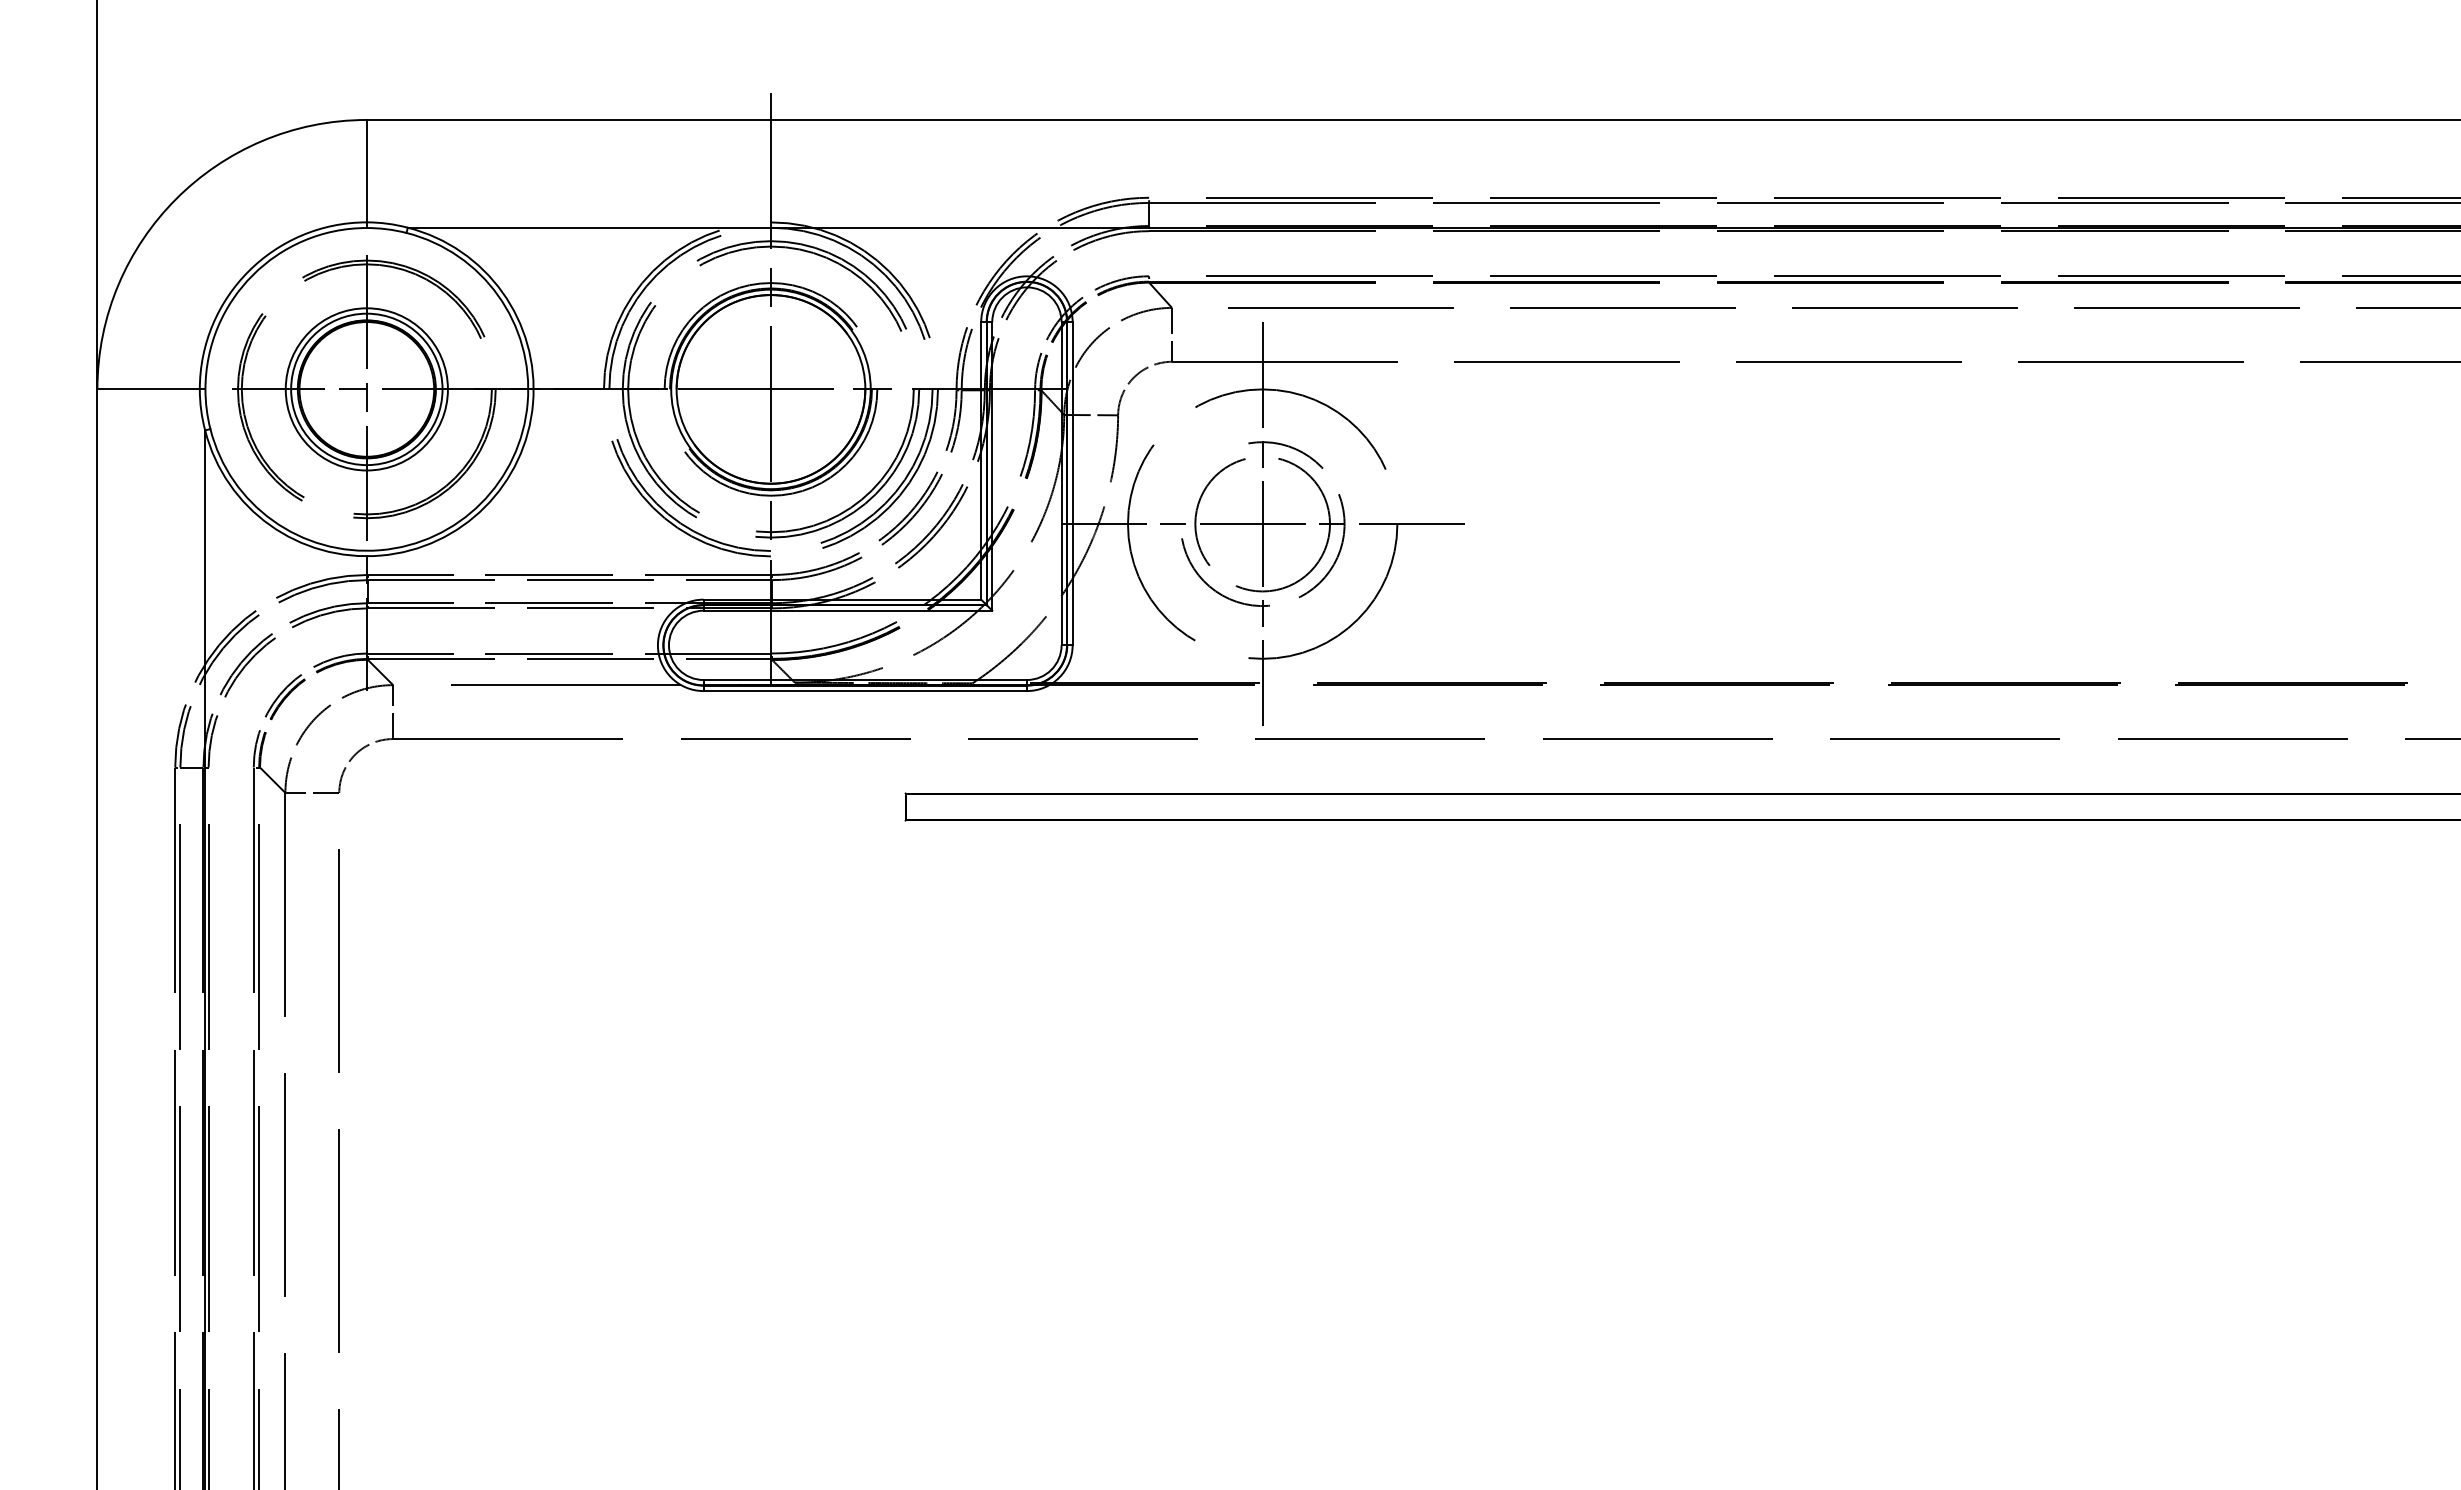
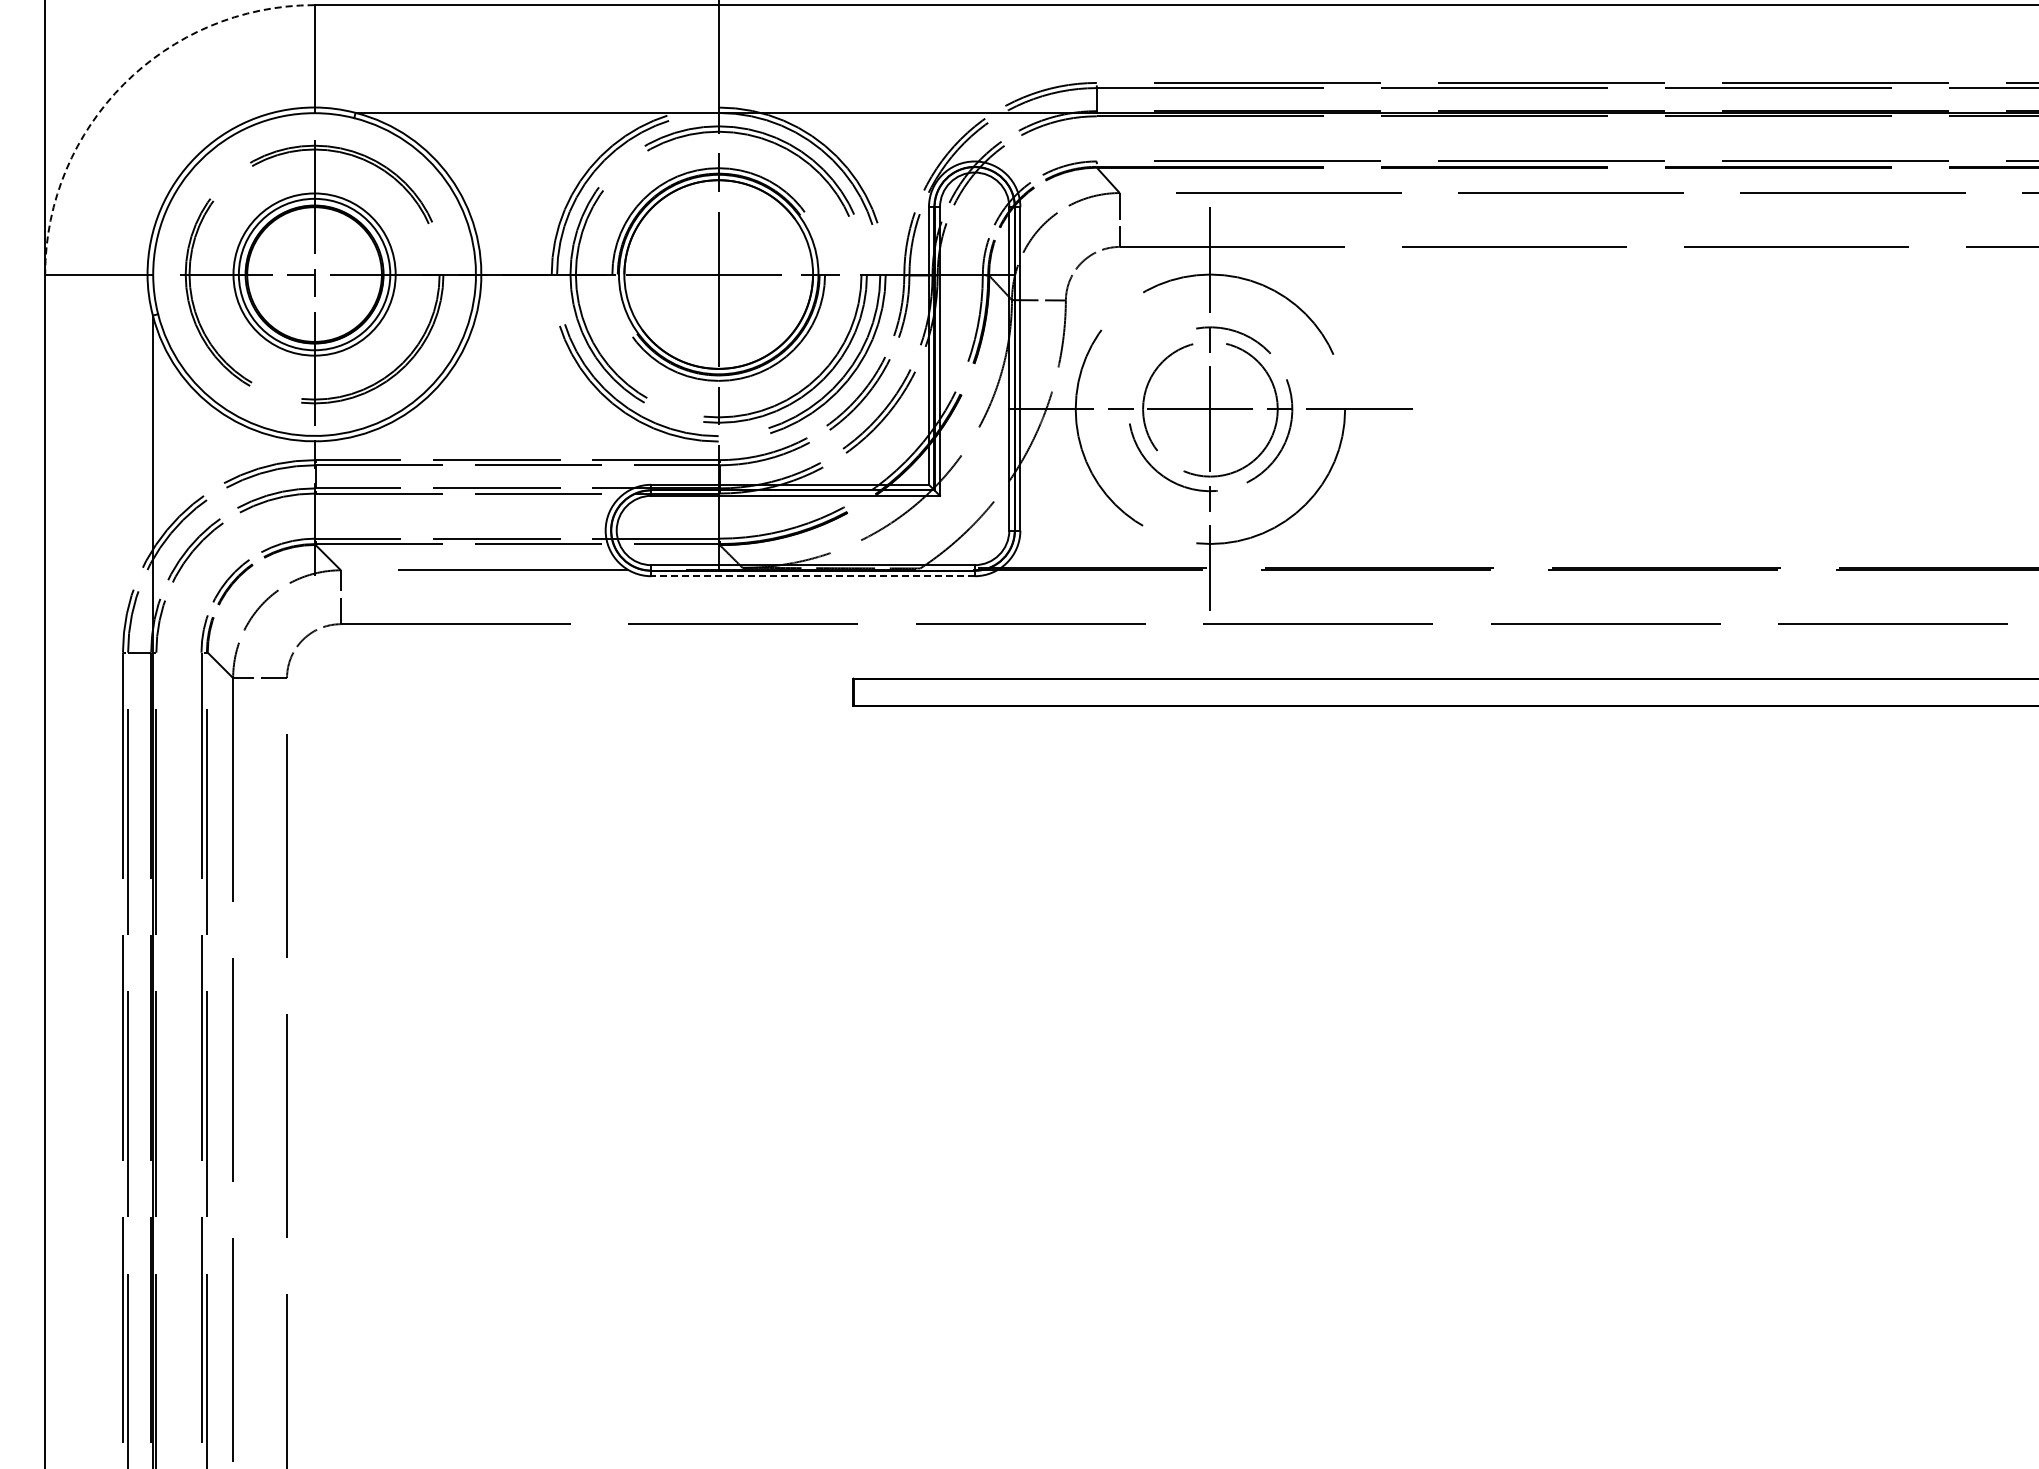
arc: (176, 198) -> (124, 83), solid -> dashed
line: (865, 691) -> (813, 576), solid -> dashed

